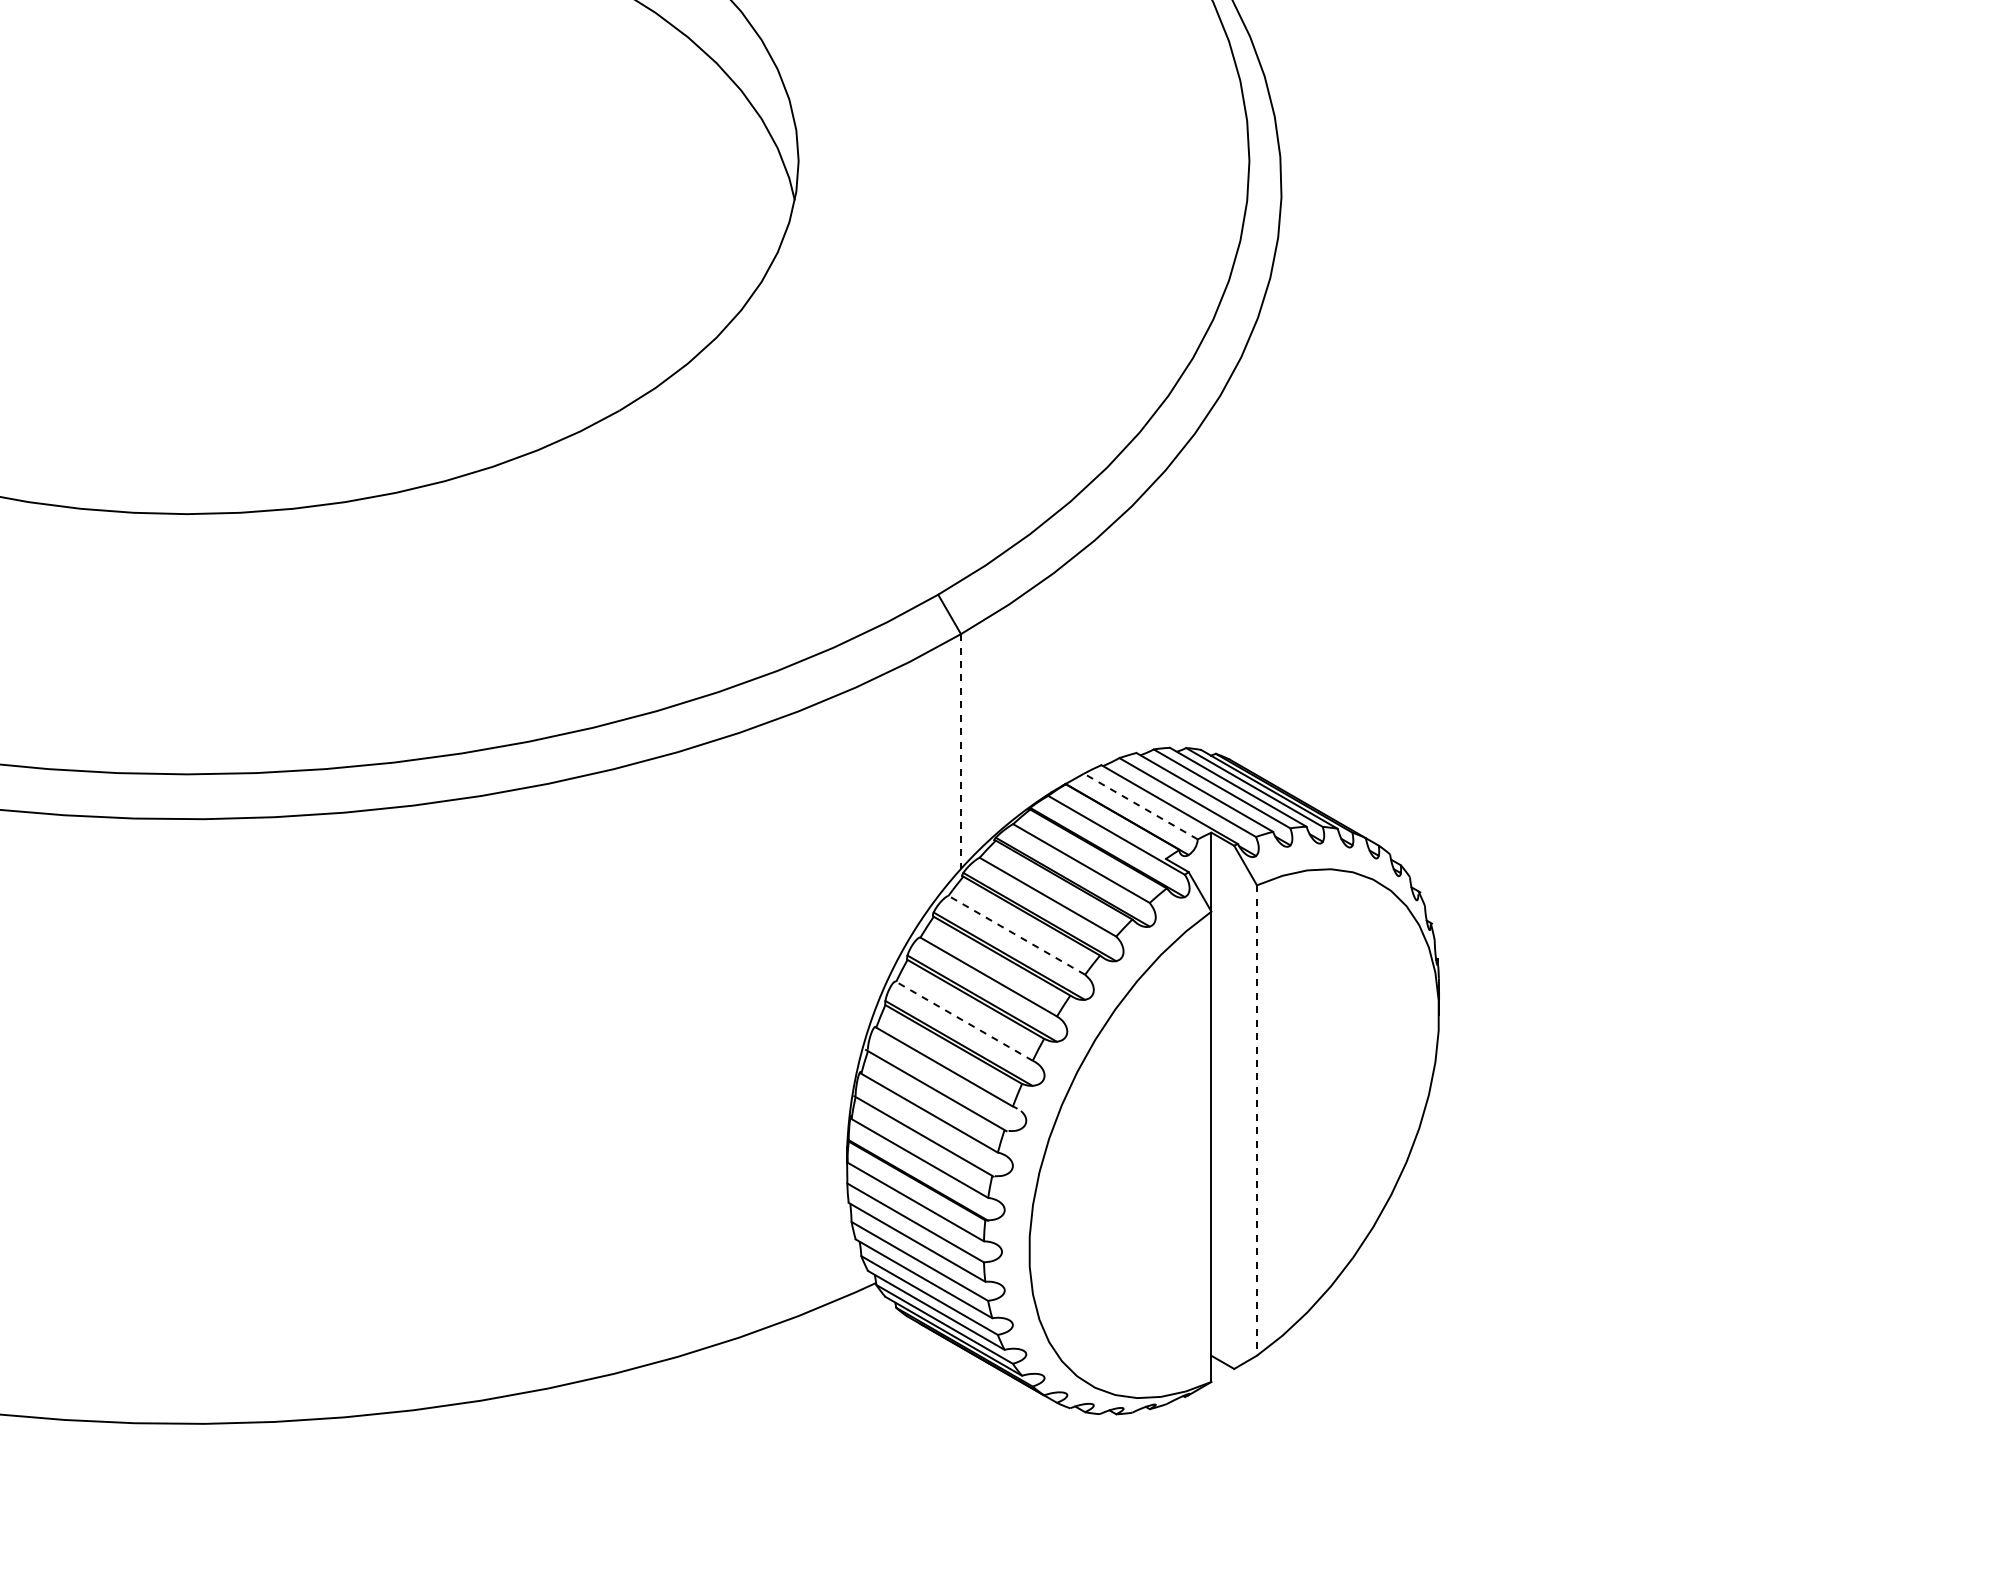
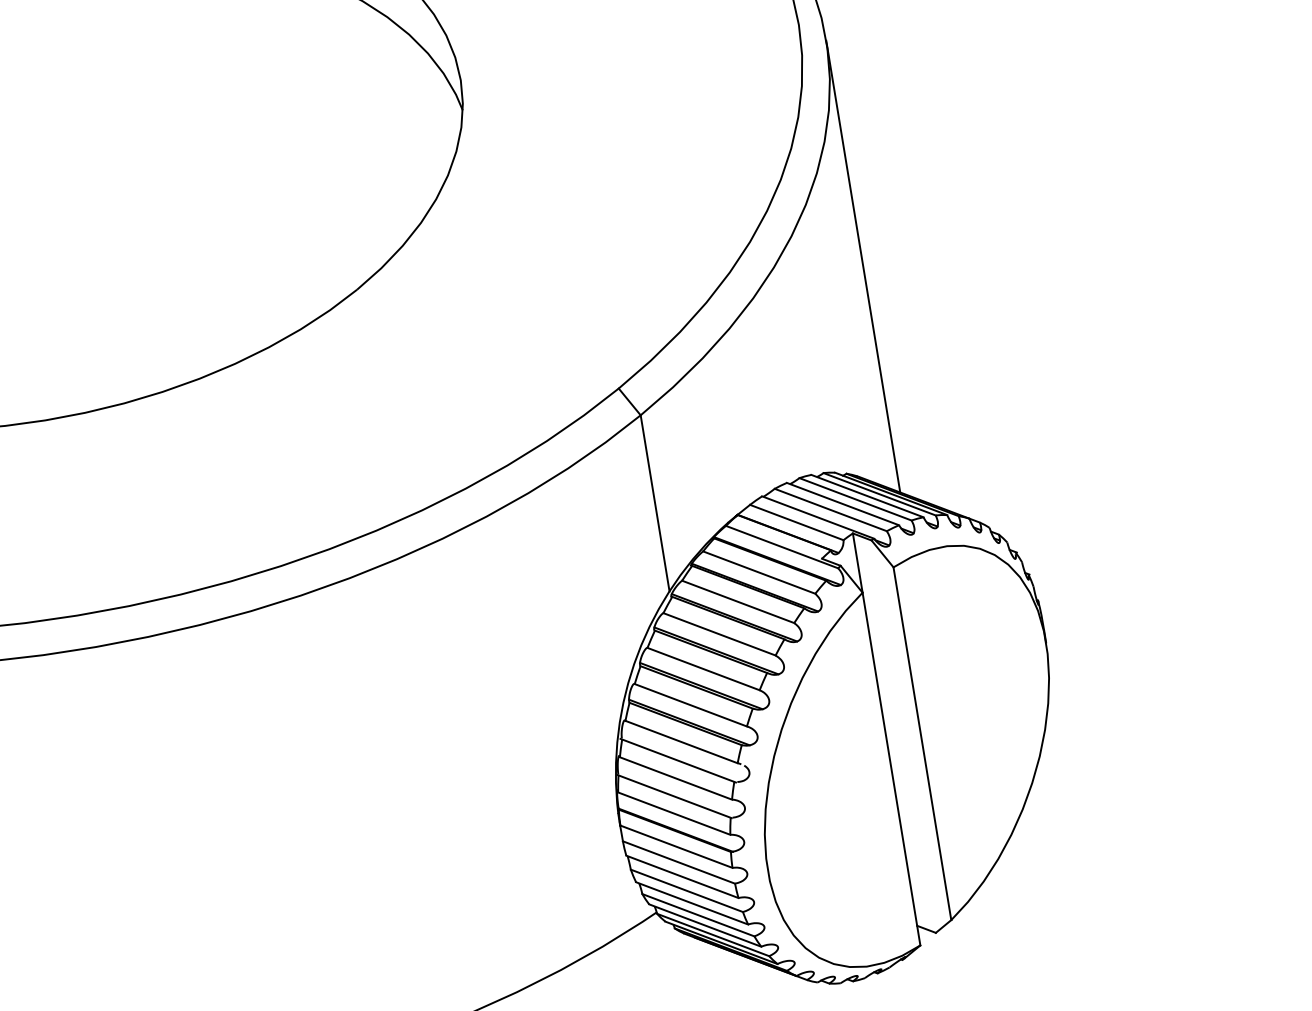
line: (1281, 488) -> (863, 266), added
line: (961, 752) -> (655, 504), dashed -> solid
line: (1140, 806) -> (796, 522), dashed -> solid
line: (1016, 935) -> (719, 634), dashed -> solid
line: (964, 1021) -> (690, 705), dashed -> solid
line: (1256, 1121) -> (922, 744), dashed -> solid

